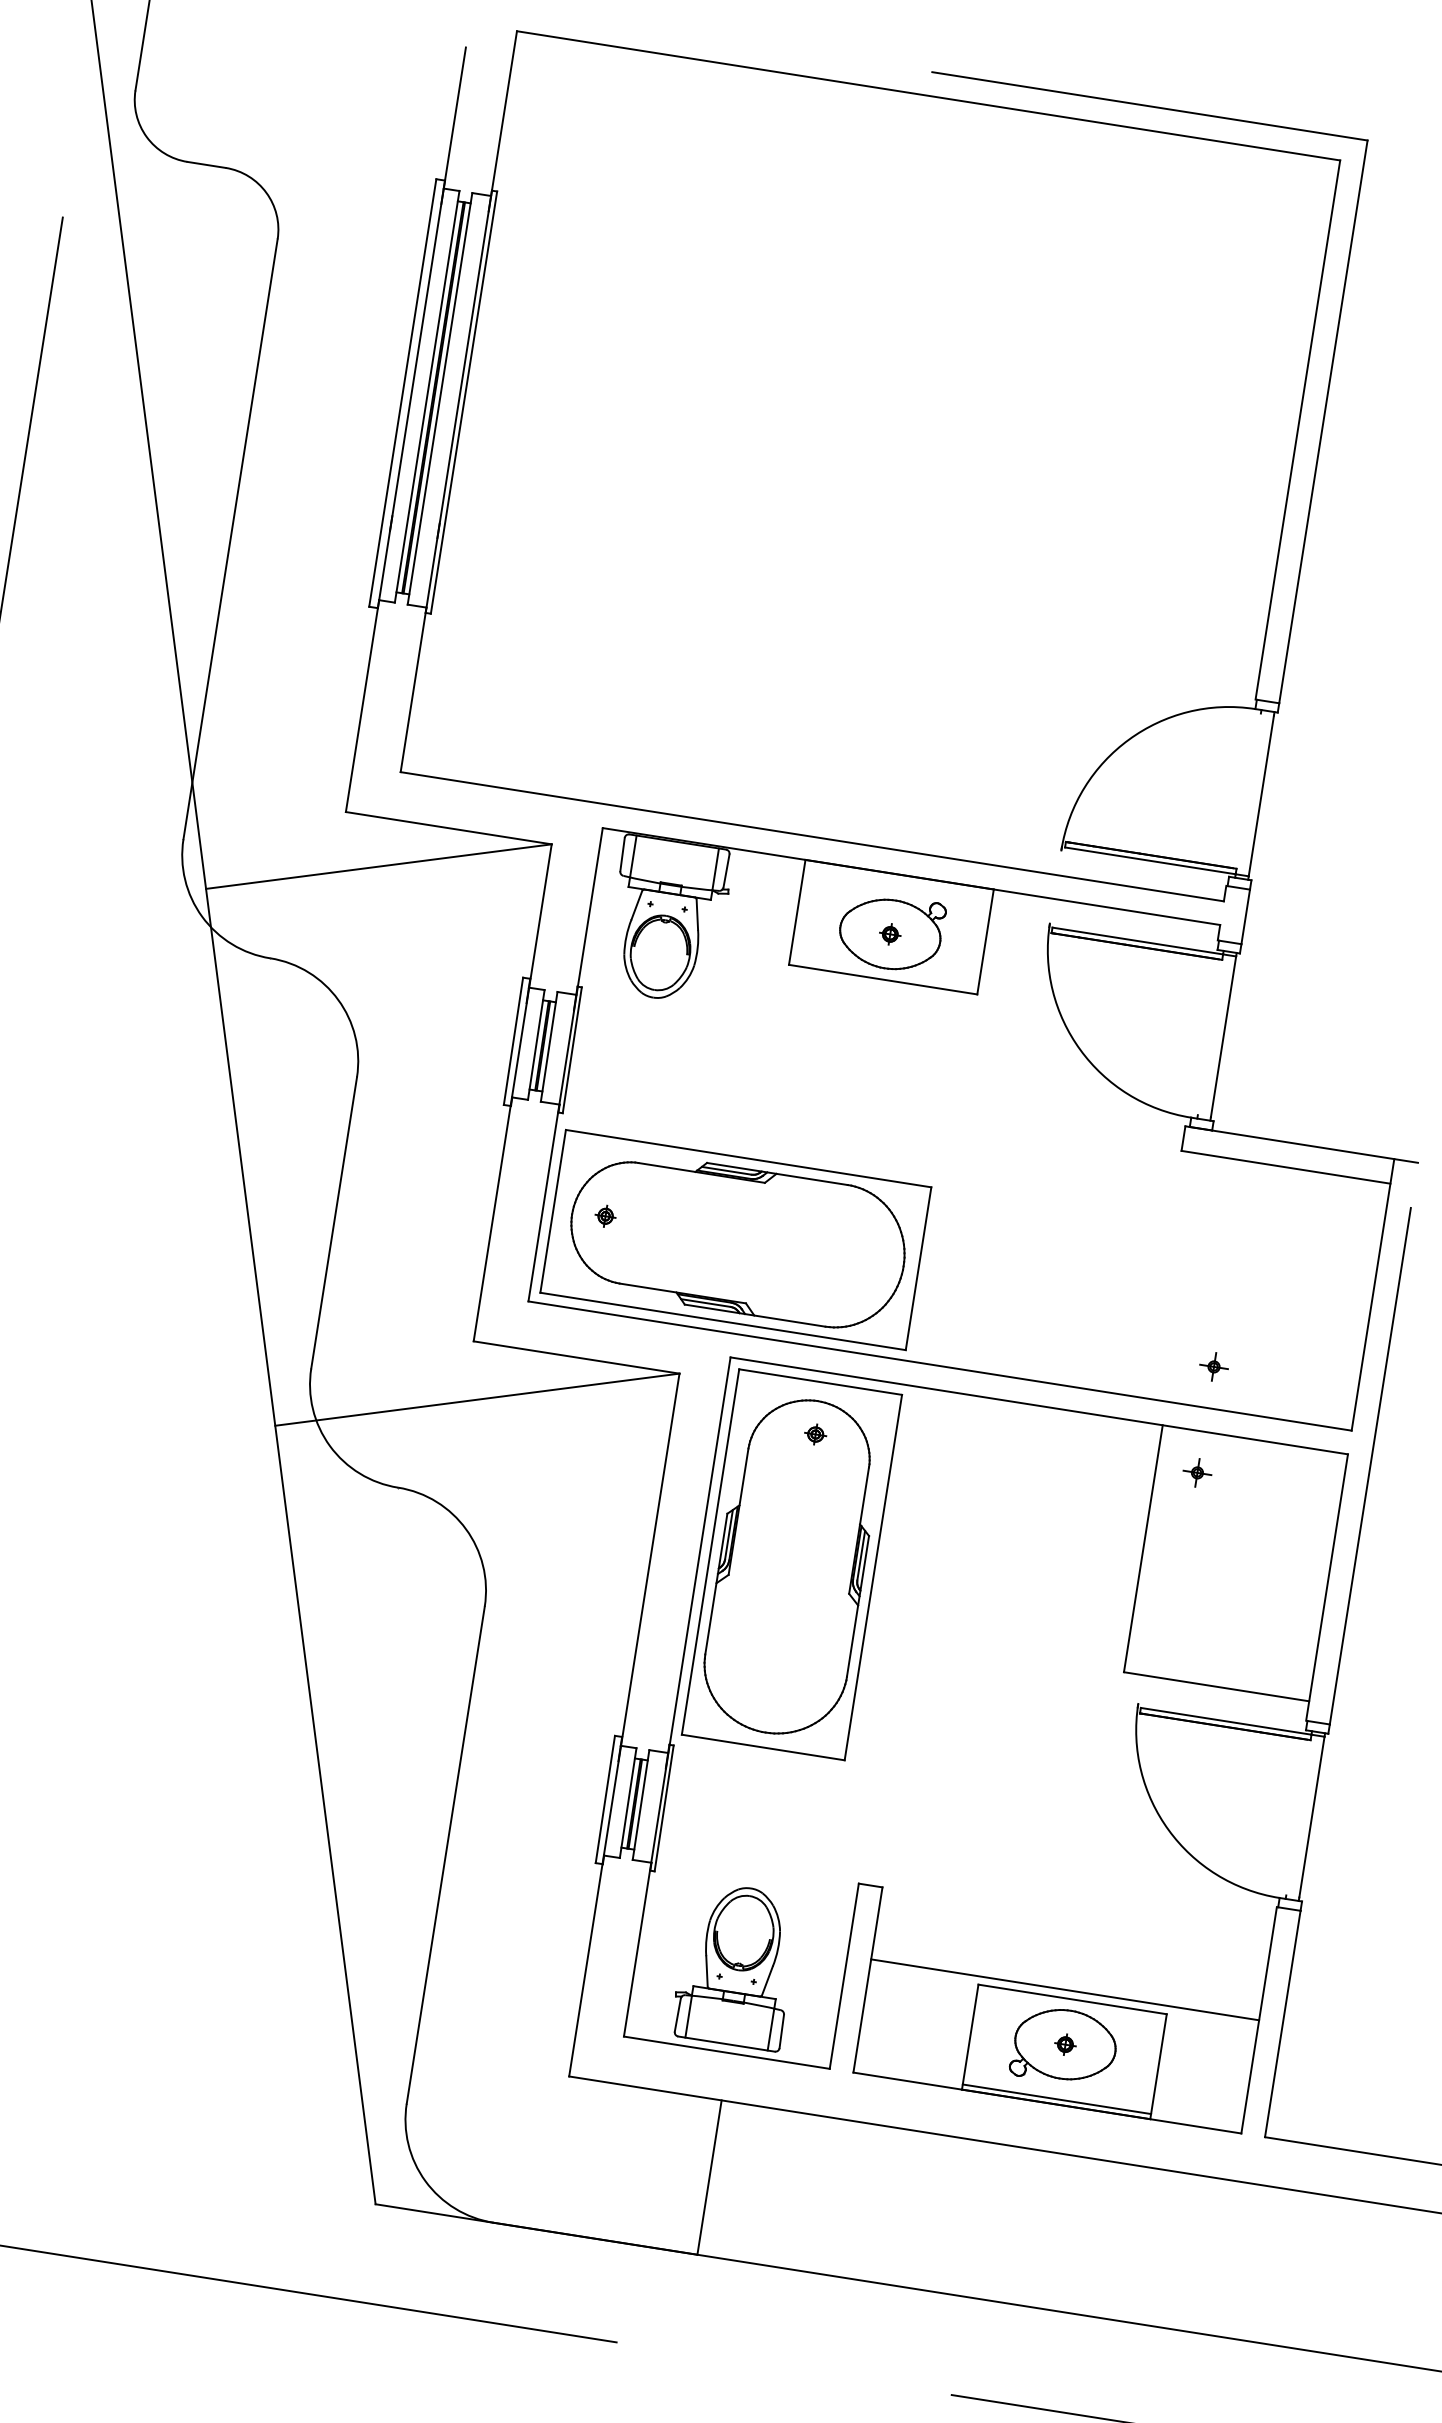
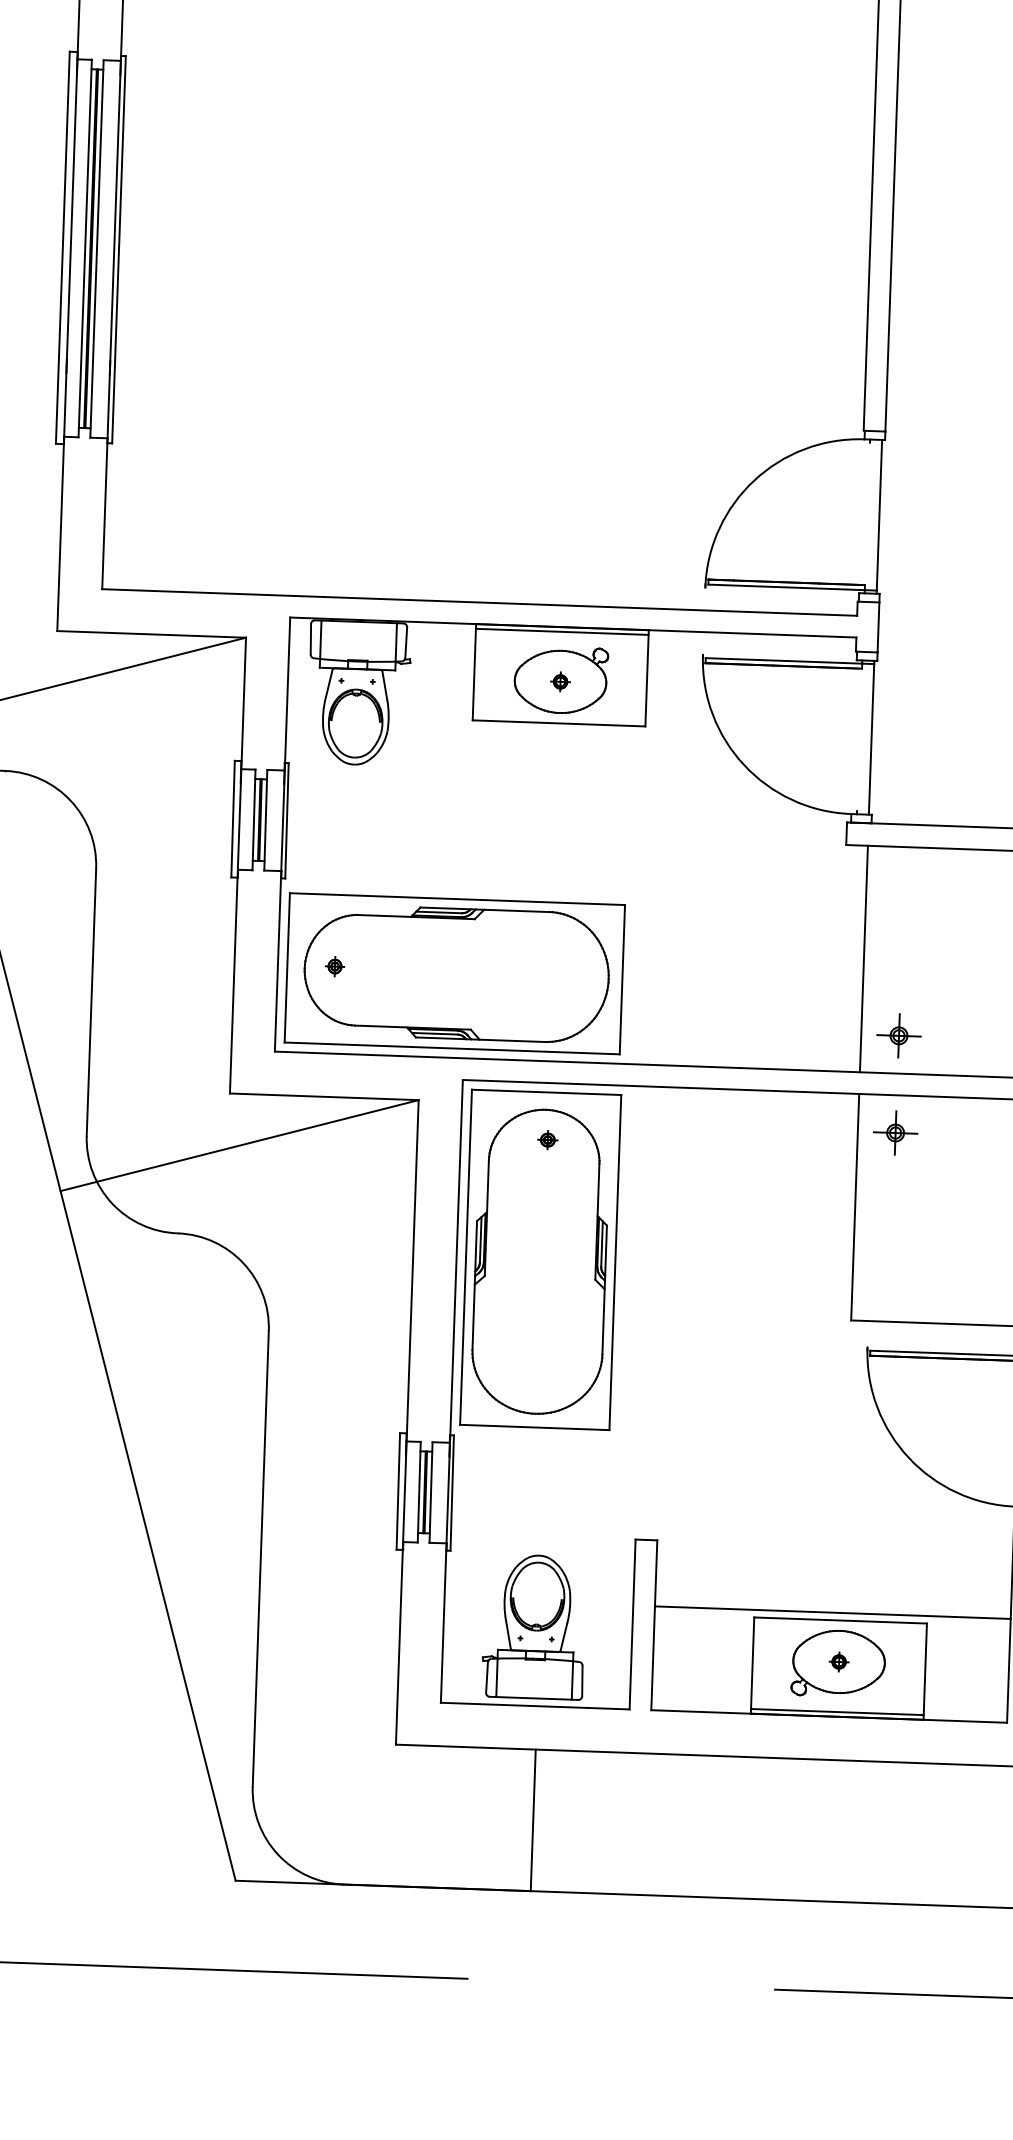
line: (898, 879) -> (561, 631), added
line: (1185, 1277) -> (863, 958), added
part: (1213, 1366) -> (898, 1035), size x1.67
part: (1197, 1472) -> (895, 1132), size x1.67

